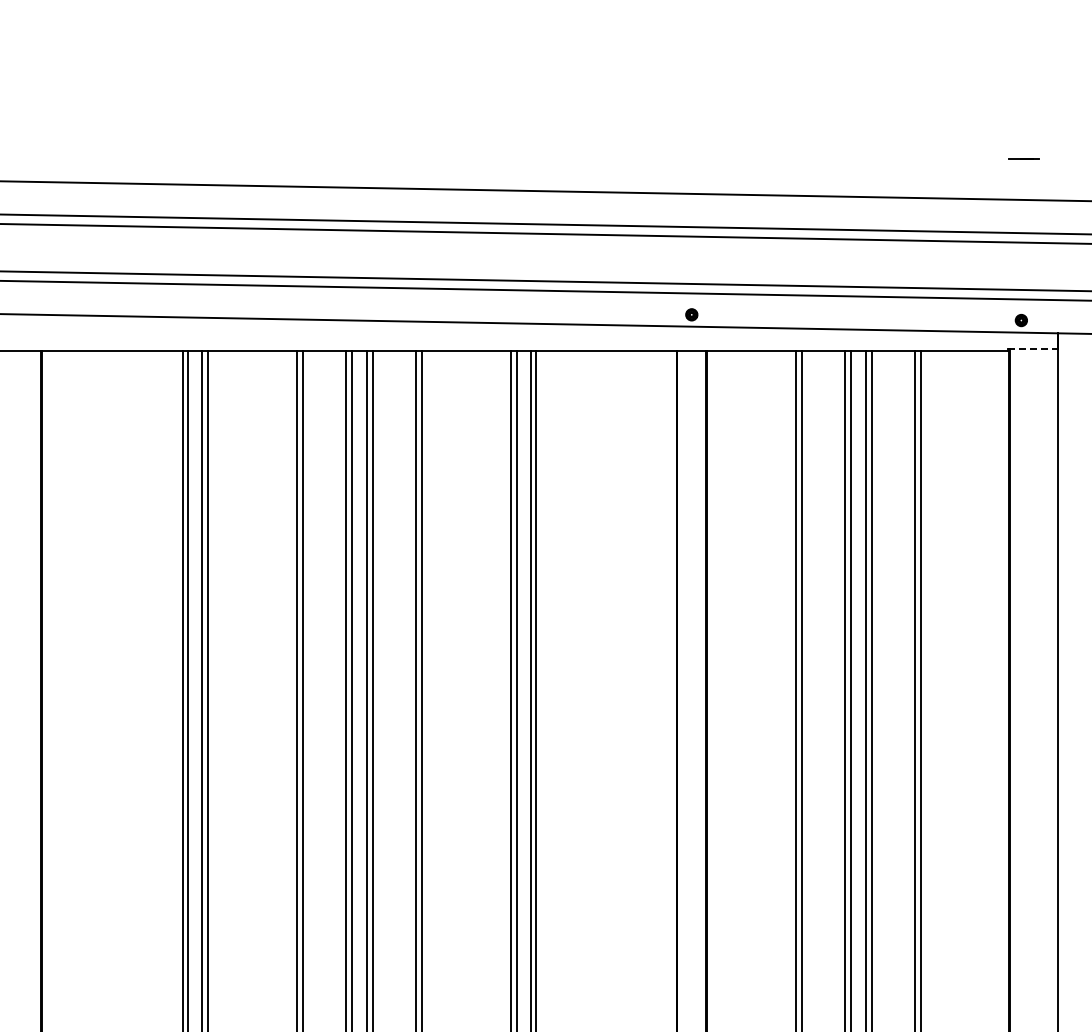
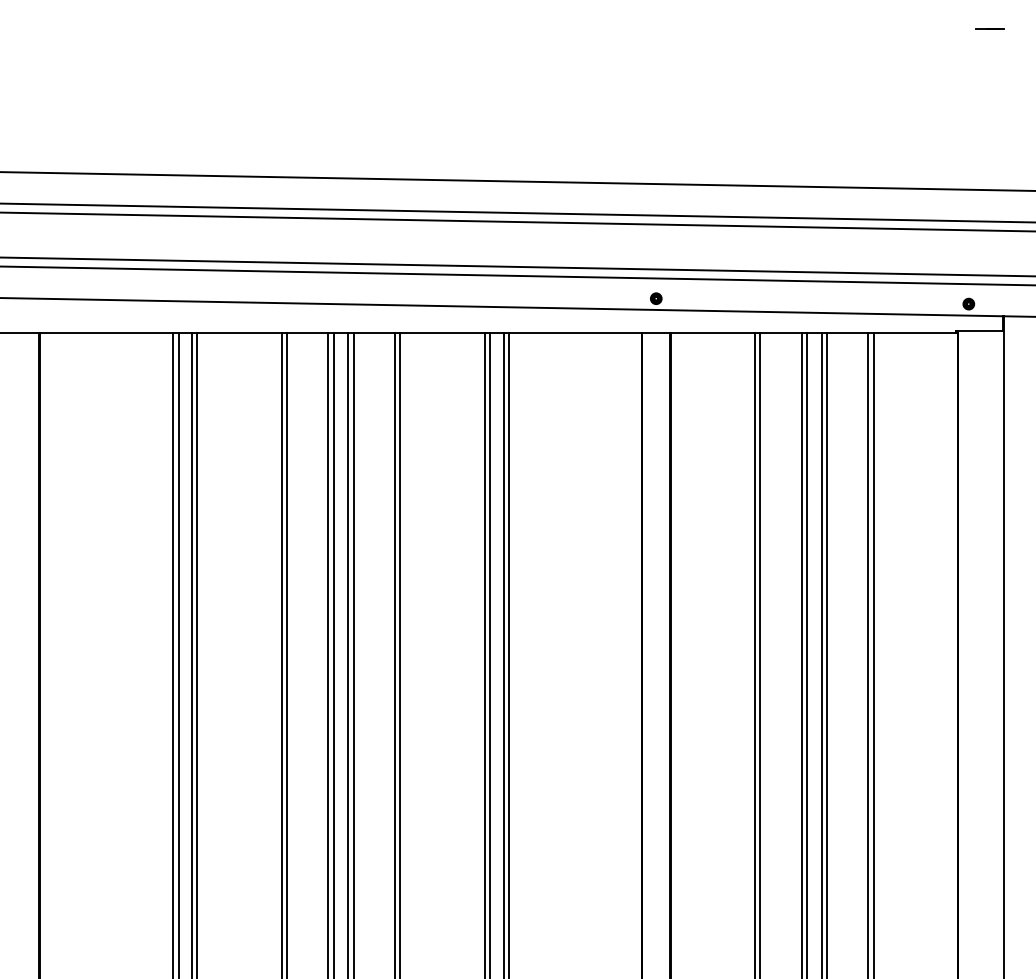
line: (1023, 158) -> (989, 29), moved
line: (1033, 348) -> (980, 330), dashed -> solid

